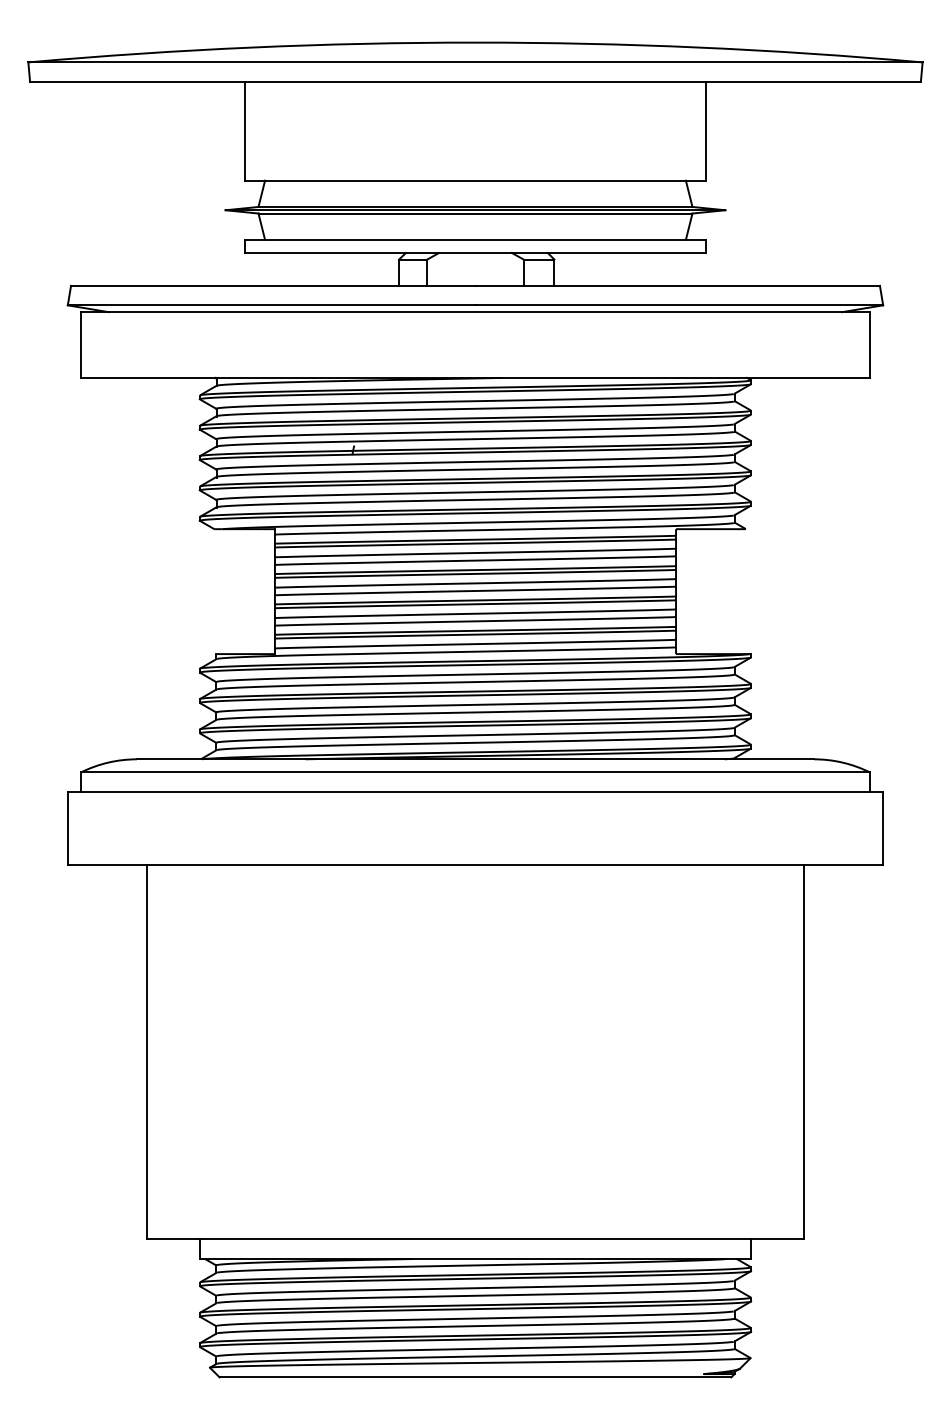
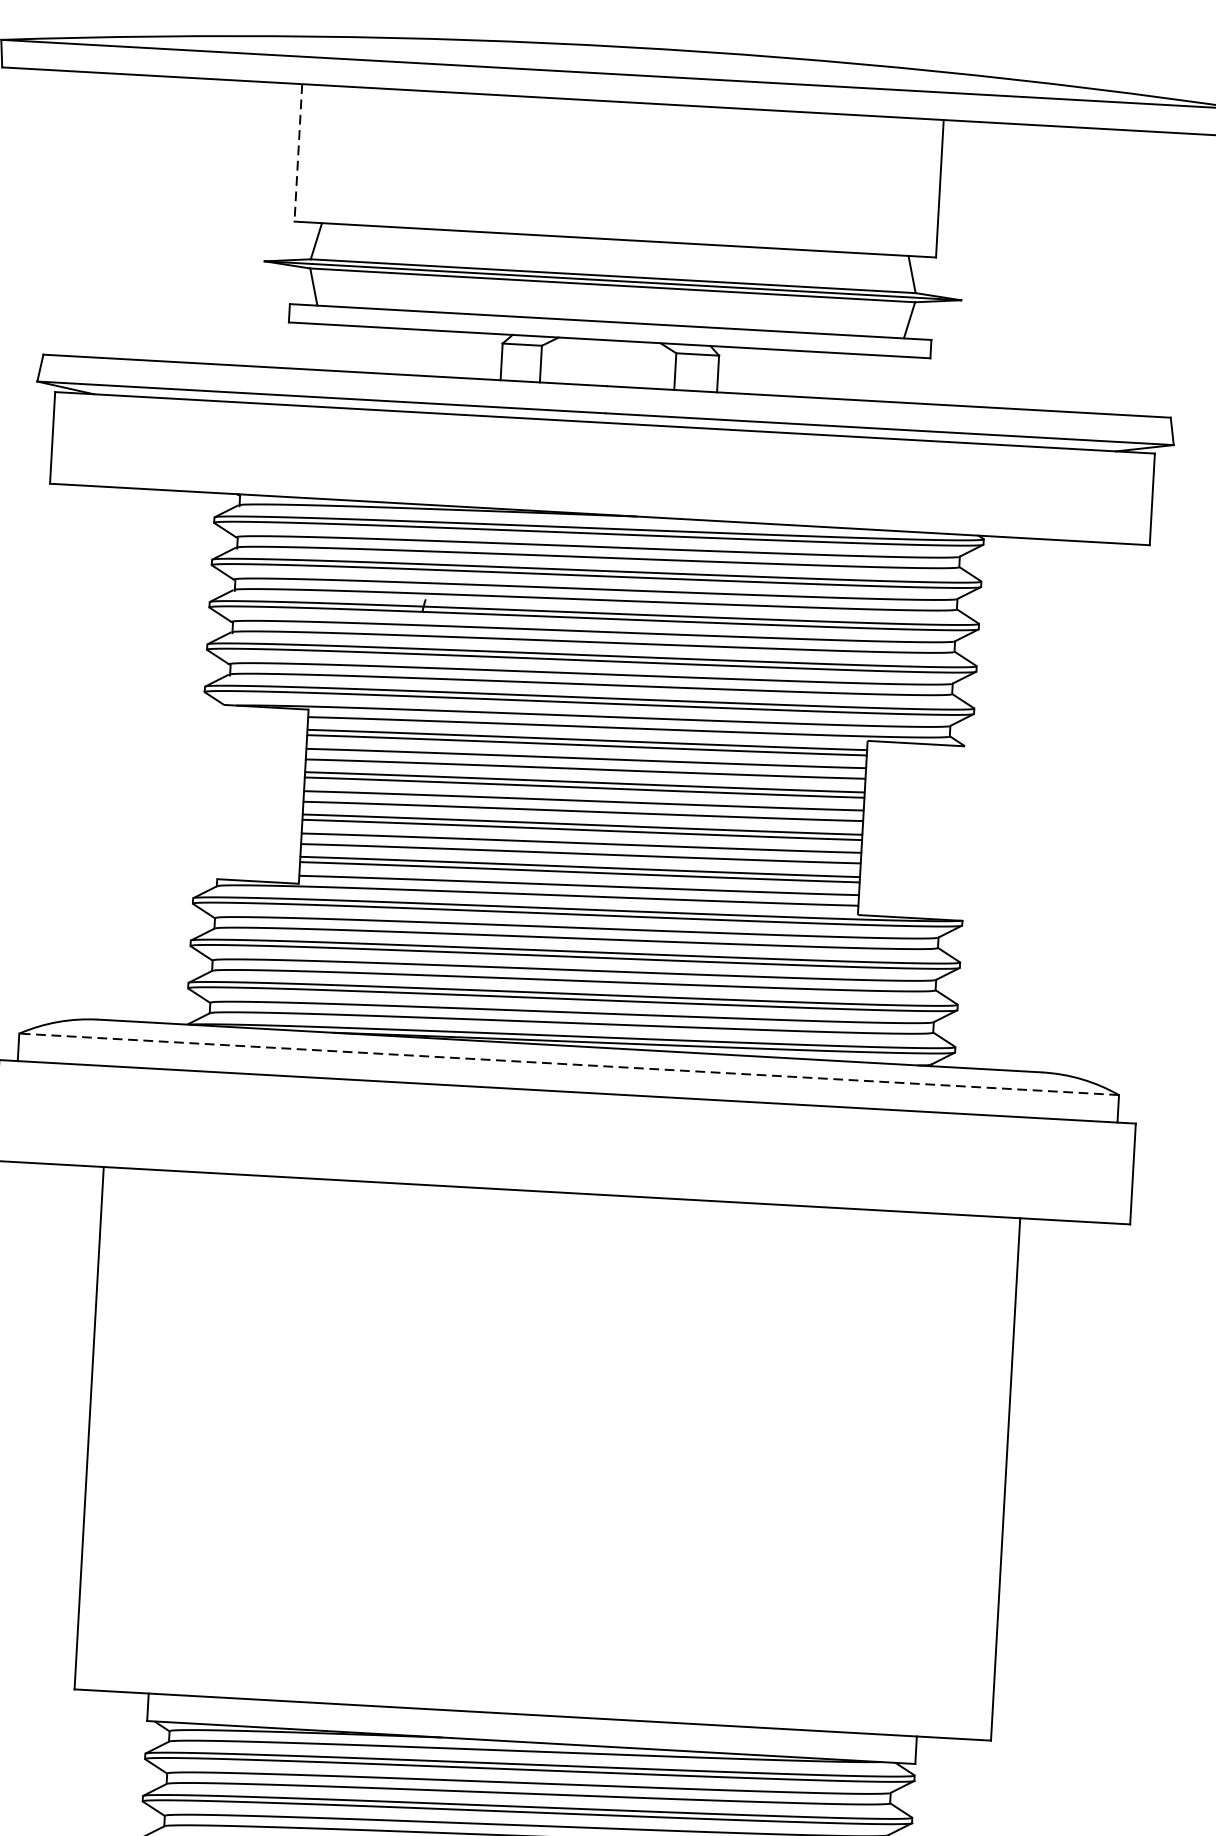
line: (245, 131) -> (298, 153), solid -> dashed
line: (475, 772) -> (569, 1064), solid -> dashed

